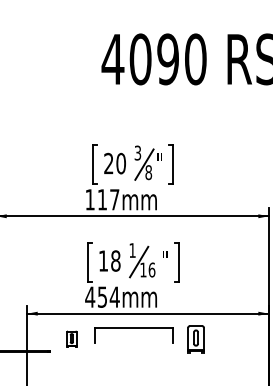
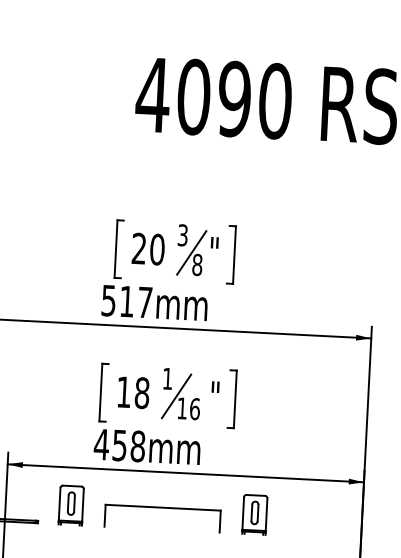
text: (89, 199) -> (107, 300), 117mm -> 517mm
text: (114, 296) -> (137, 445), 454mm -> 458mm
part: (133, 328) -> (162, 508), moved
part: (71, 339) -> (70, 505), size x1.67

